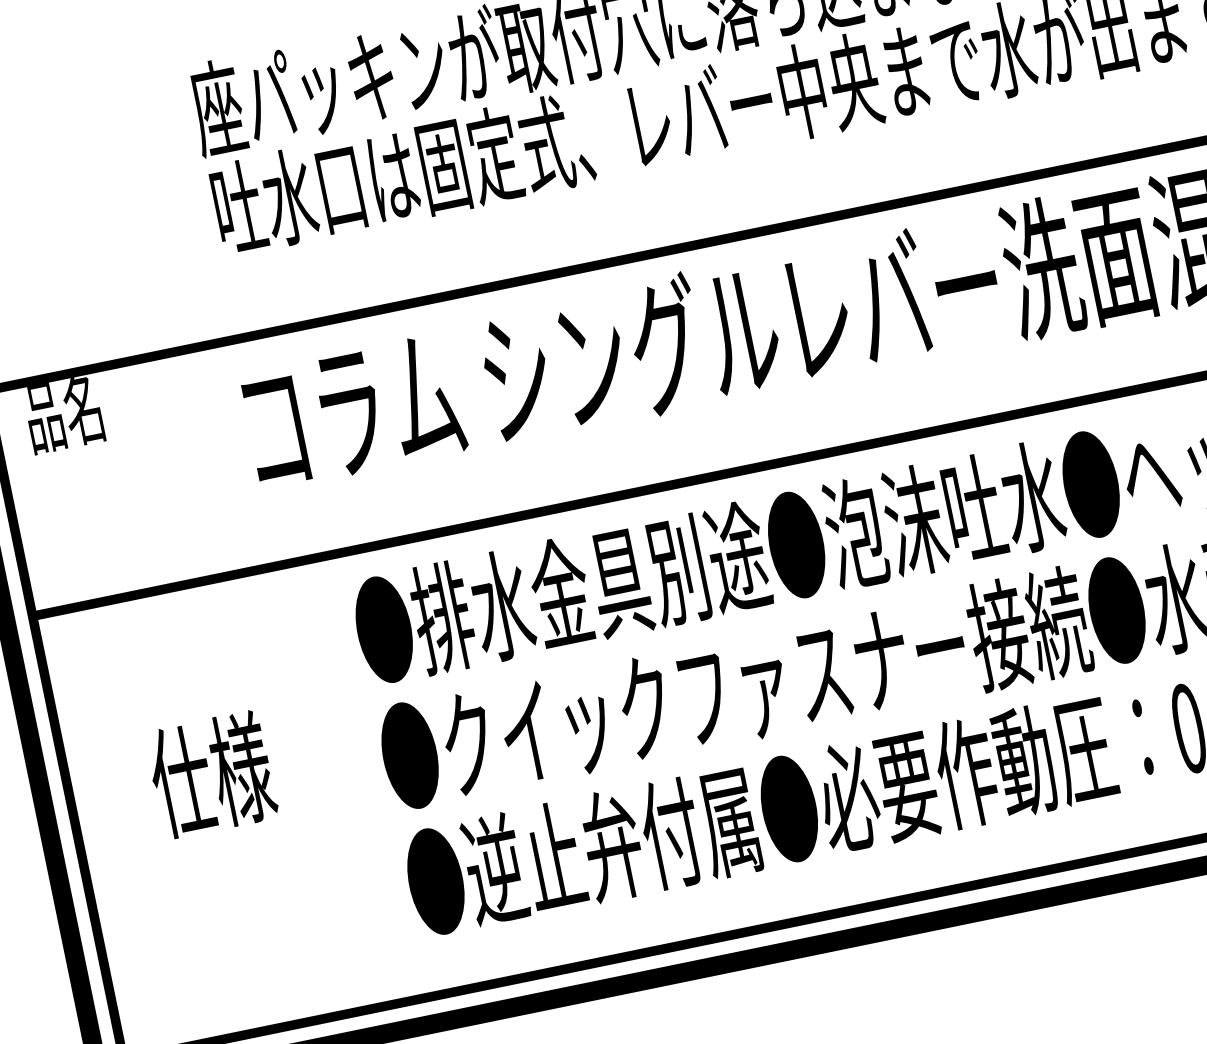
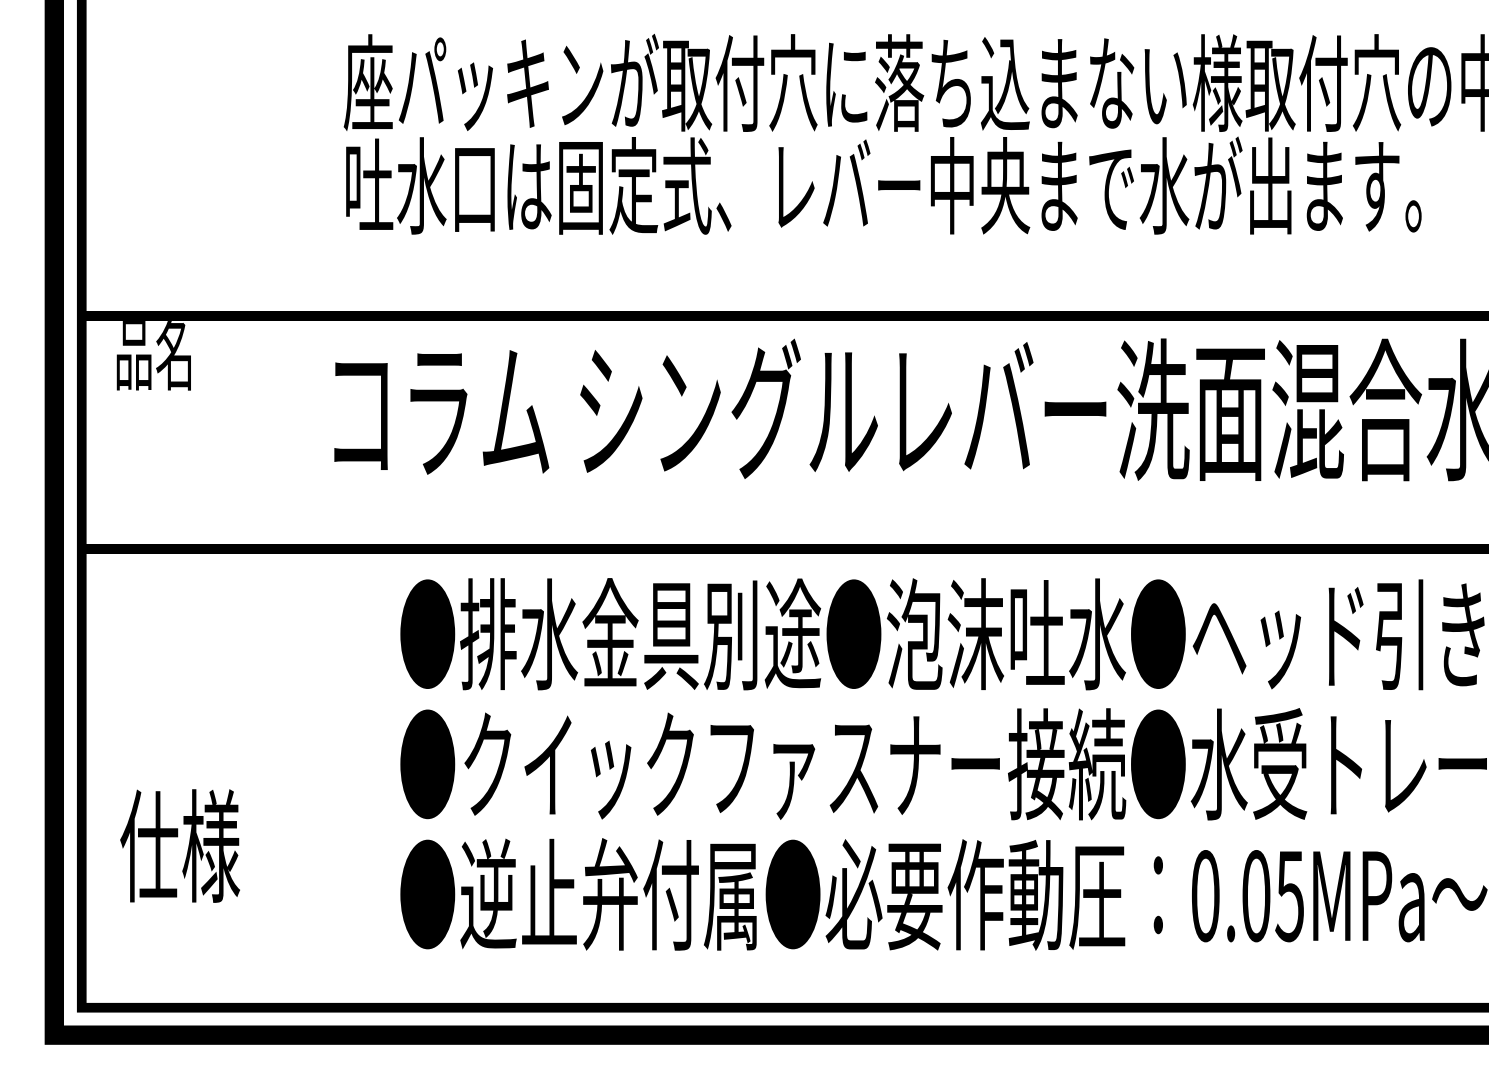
text: (211, 774) -> (179, 845), moved

